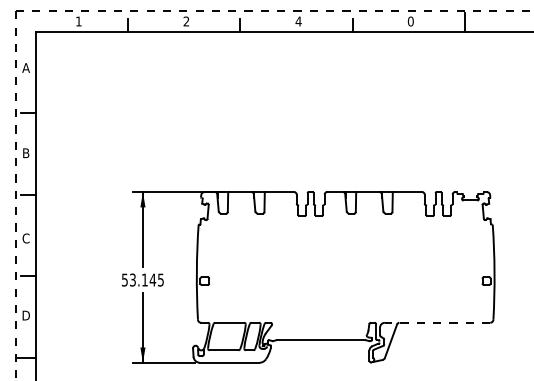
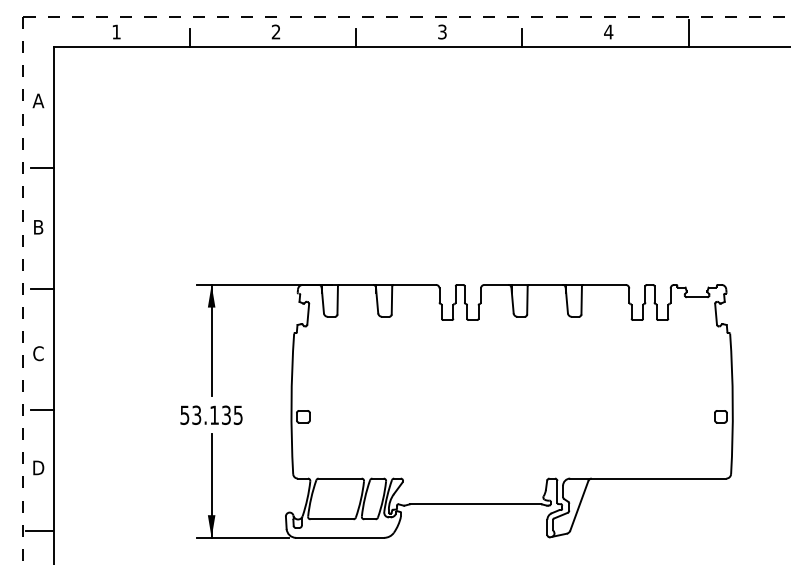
text: (298, 21) -> (442, 32), 4 -> 3
text: (410, 21) -> (608, 32), 0 -> 4
text: (152, 279) -> (225, 414), 53.145 -> 53.135
line: (437, 322) -> (648, 478), dashed -> solid

